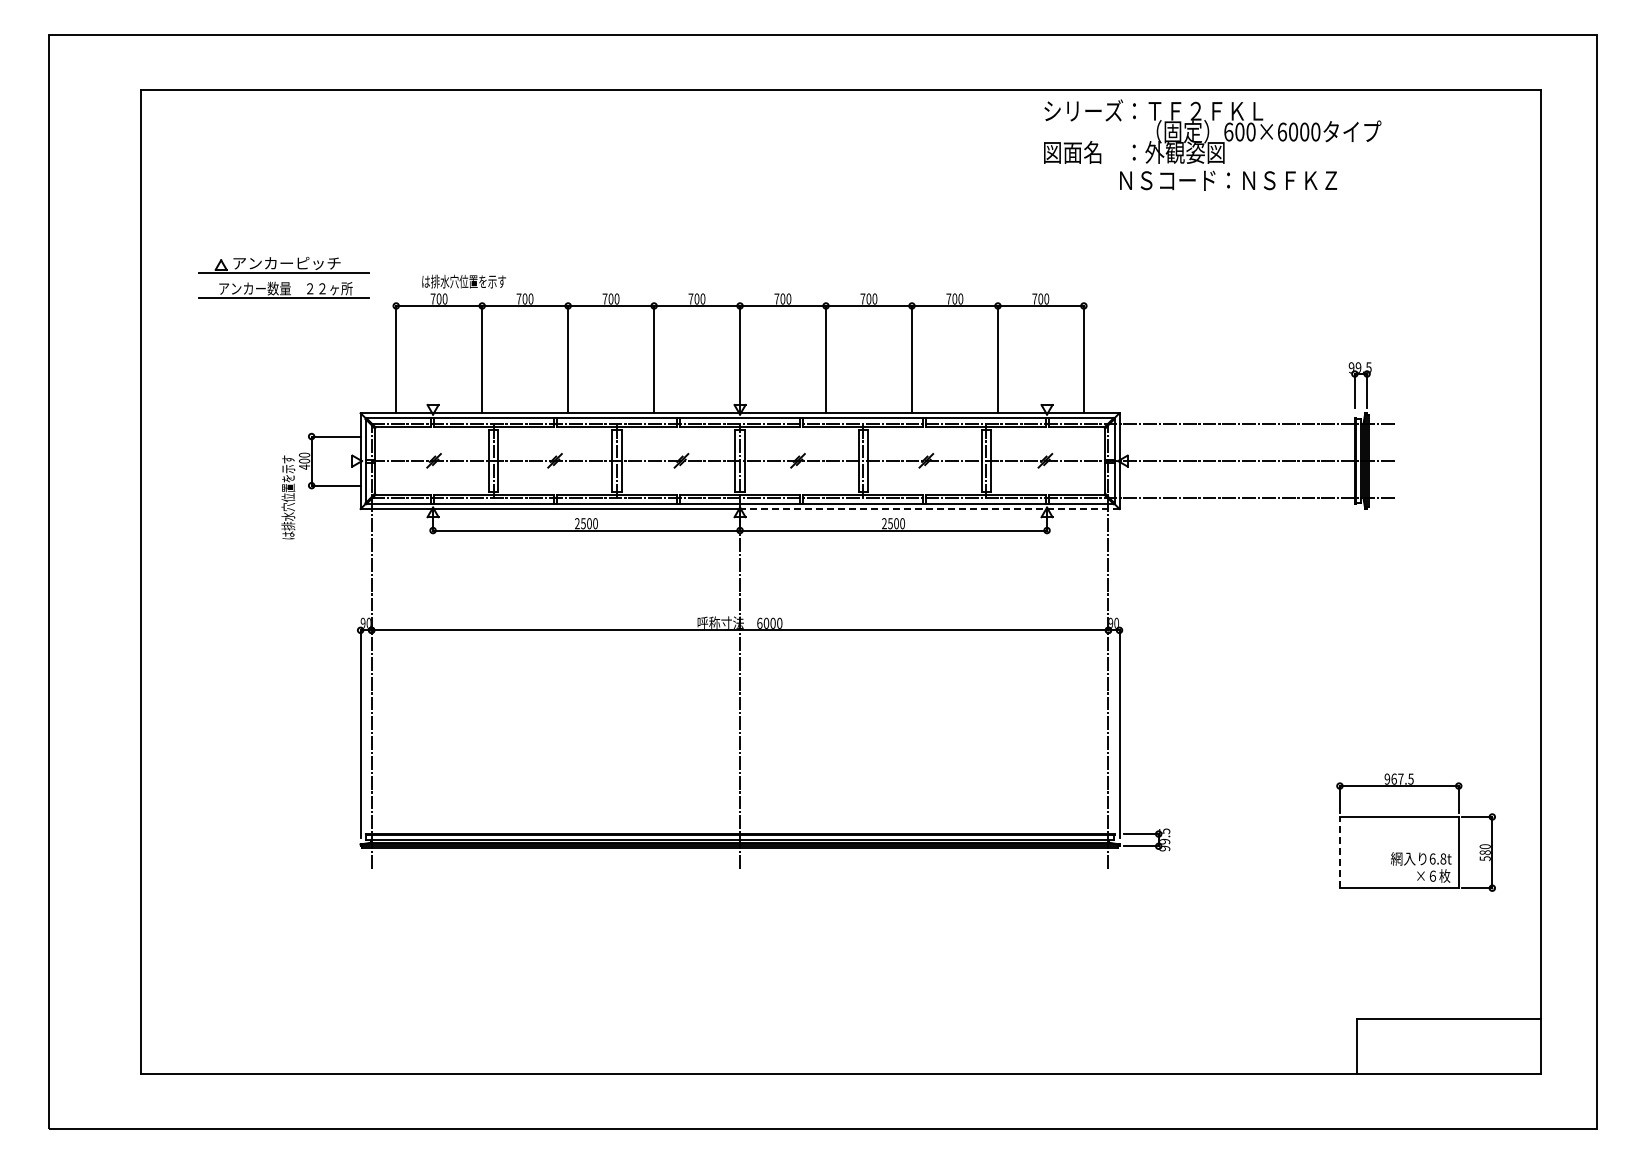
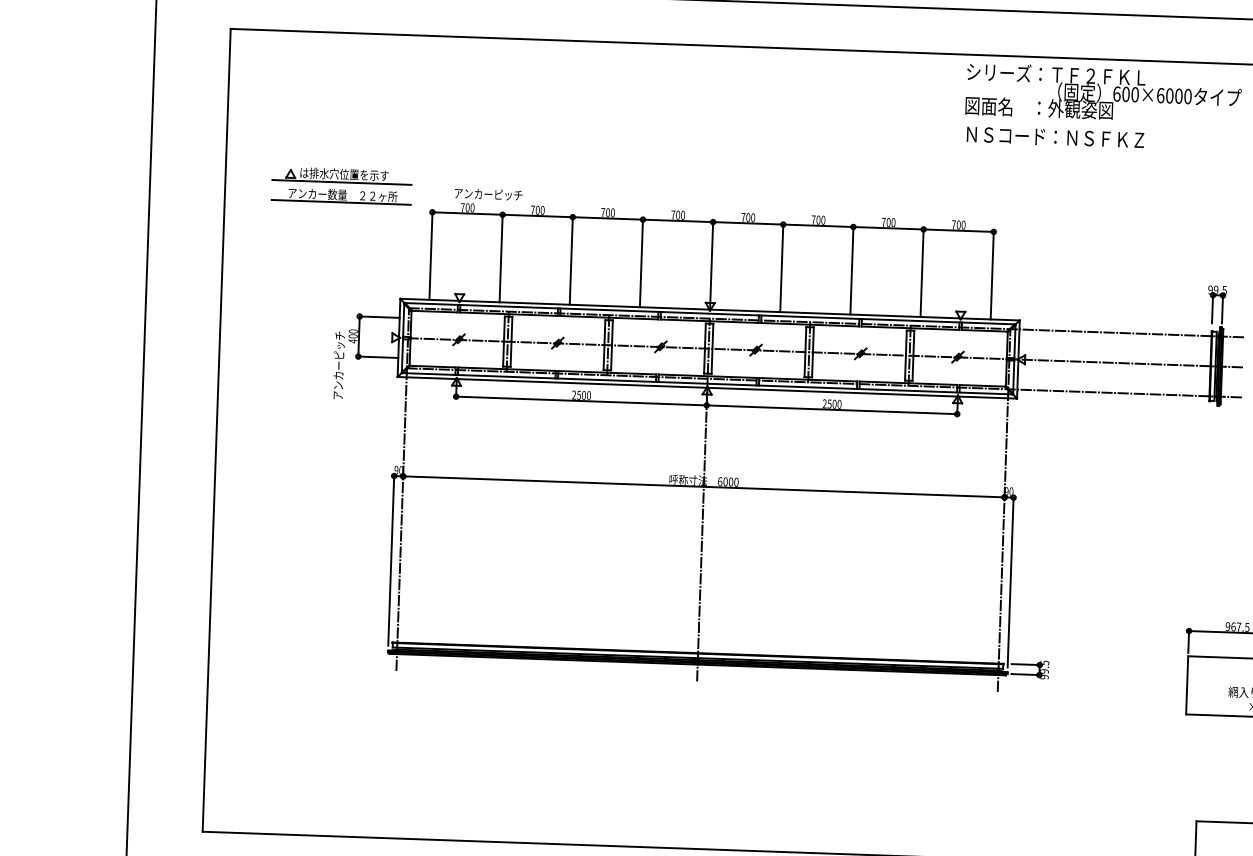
text: (1228, 180) -> (1055, 137), moved
text: (287, 263) -> (344, 174), アンカーピッチ -> は排水穴位置を示す
text: (463, 281) -> (488, 194), は排水穴位置を示す -> アンカーピッチ
text: (288, 497) -> (339, 365), は排水穴位置を示す -> アンカーピッチ
line: (929, 509) -> (861, 393), dashed -> solid
line: (1339, 852) -> (1186, 685), dashed -> solid

